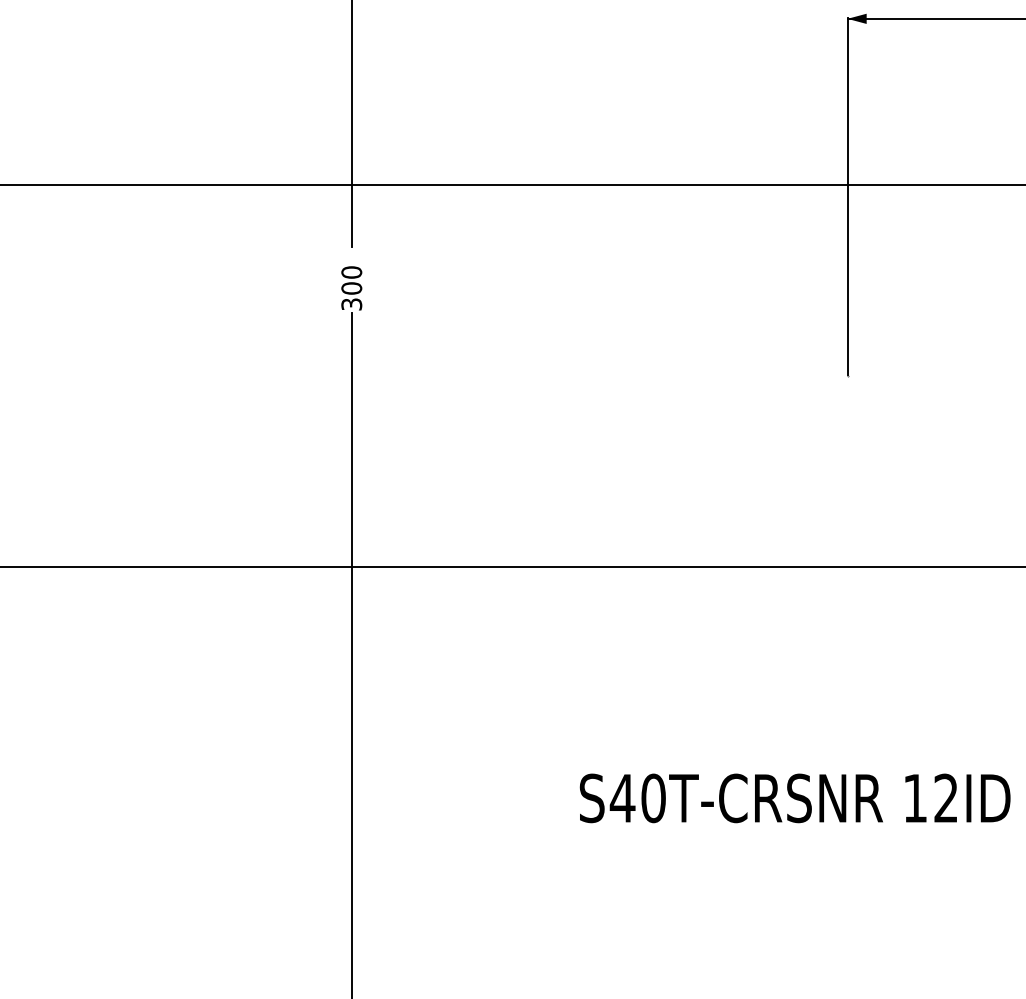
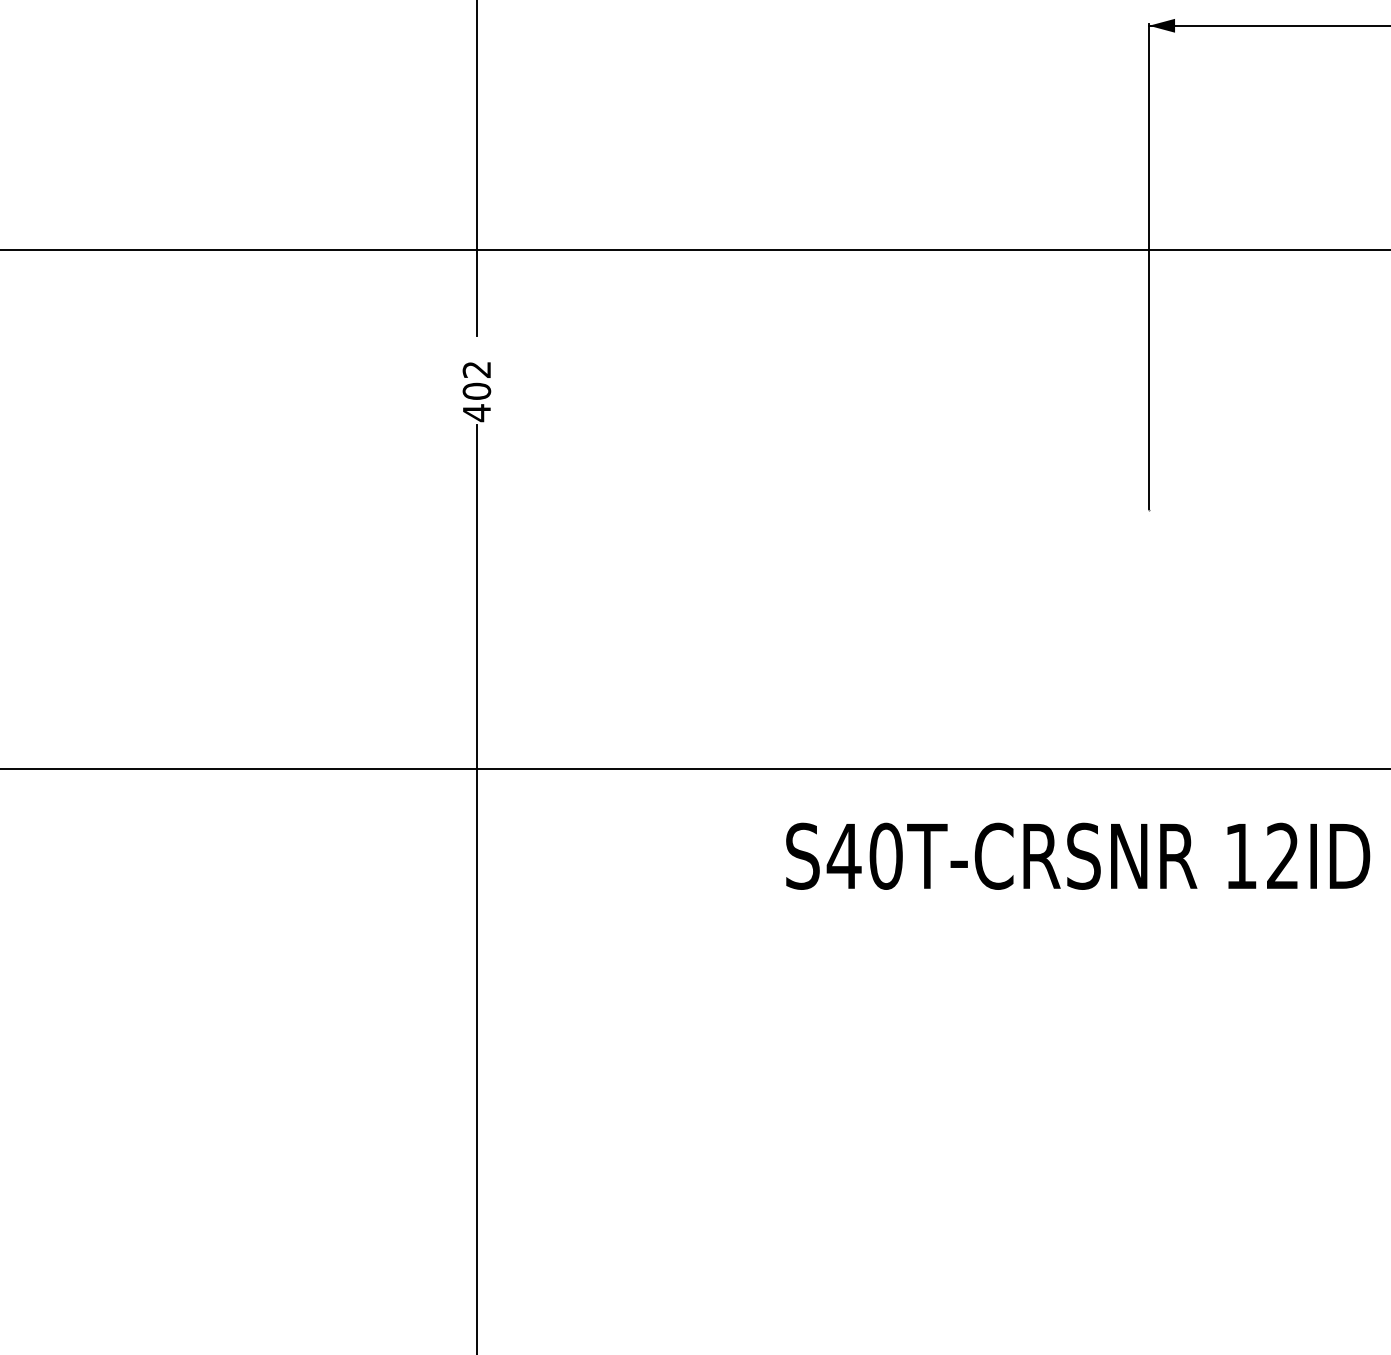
text: (351, 288) -> (476, 391), 300 -> 402
text: (794, 798) -> (1077, 856), moved

